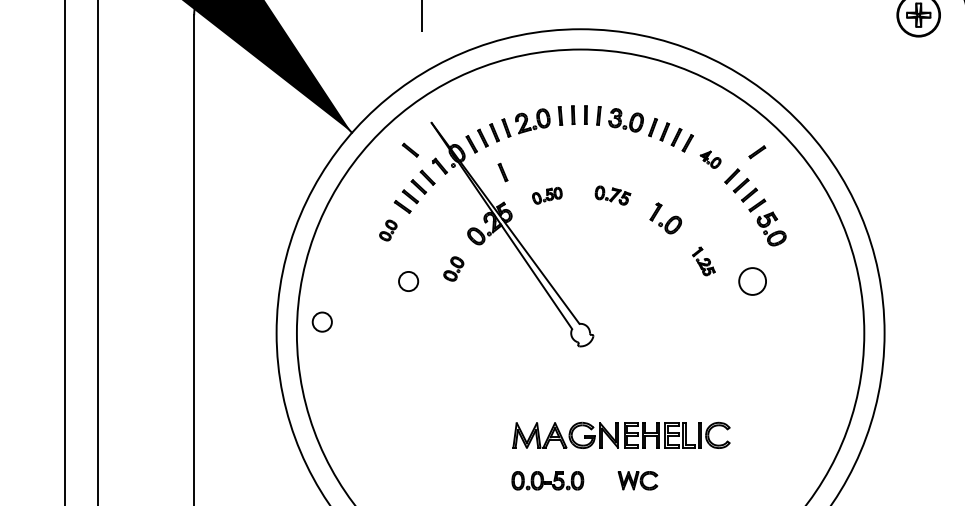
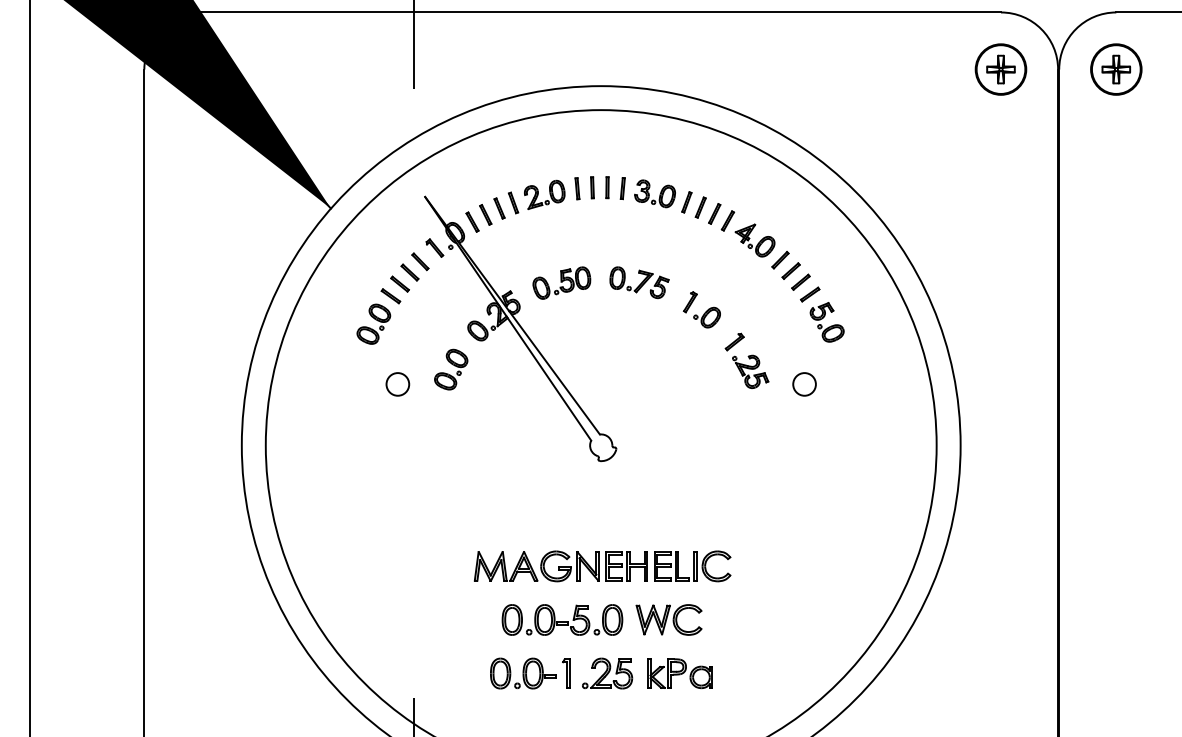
part: (409, 149) -> (399, 228), removed
part: (757, 152) -> (810, 231), removed
part: (710, 159) -> (754, 240), size x1.67
part: (503, 172) -> (509, 255), removed
part: (547, 195) -> (561, 282), size x1.67
part: (612, 195) -> (639, 282), size x1.43
part: (387, 230) -> (373, 323), size x1.67
part: (703, 261) -> (746, 360), size x1.67
part: (453, 268) -> (451, 369), size x1.43
circle: (752, 281) -> (804, 384), size x0.71
circle: (322, 322) -> (295, 432), removed
part: (621, 435) -> (602, 566), moved
part: (547, 480) -> (562, 619), size x1.43
part: (637, 480) -> (668, 619), size x1.43

